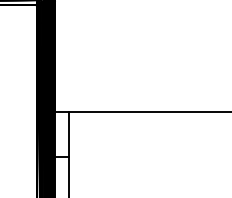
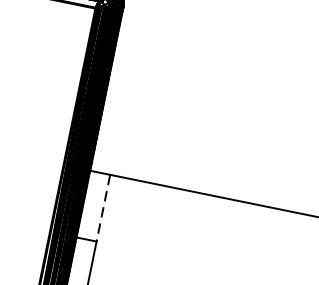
line: (68, 134) -> (103, 207), solid -> dashed

